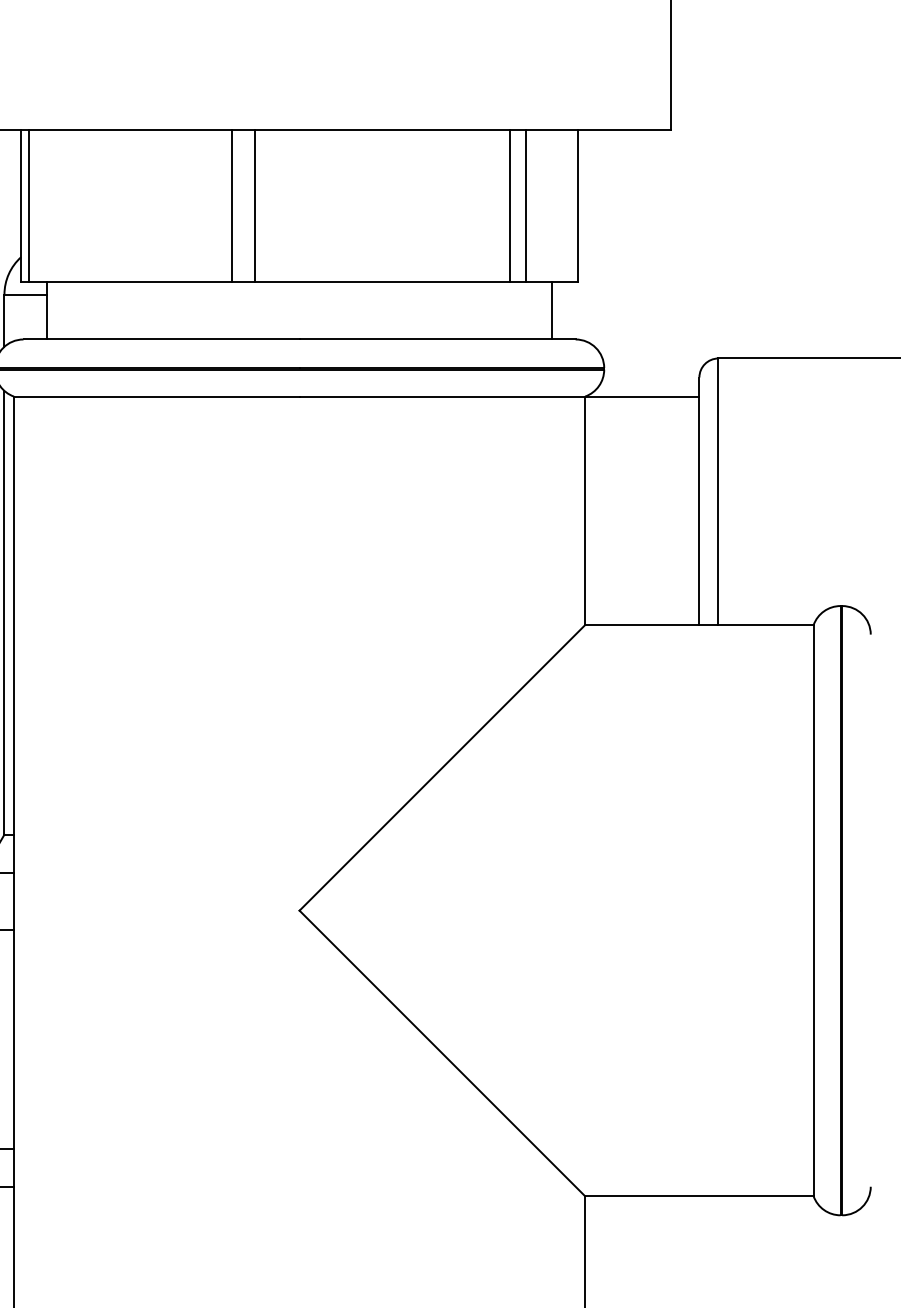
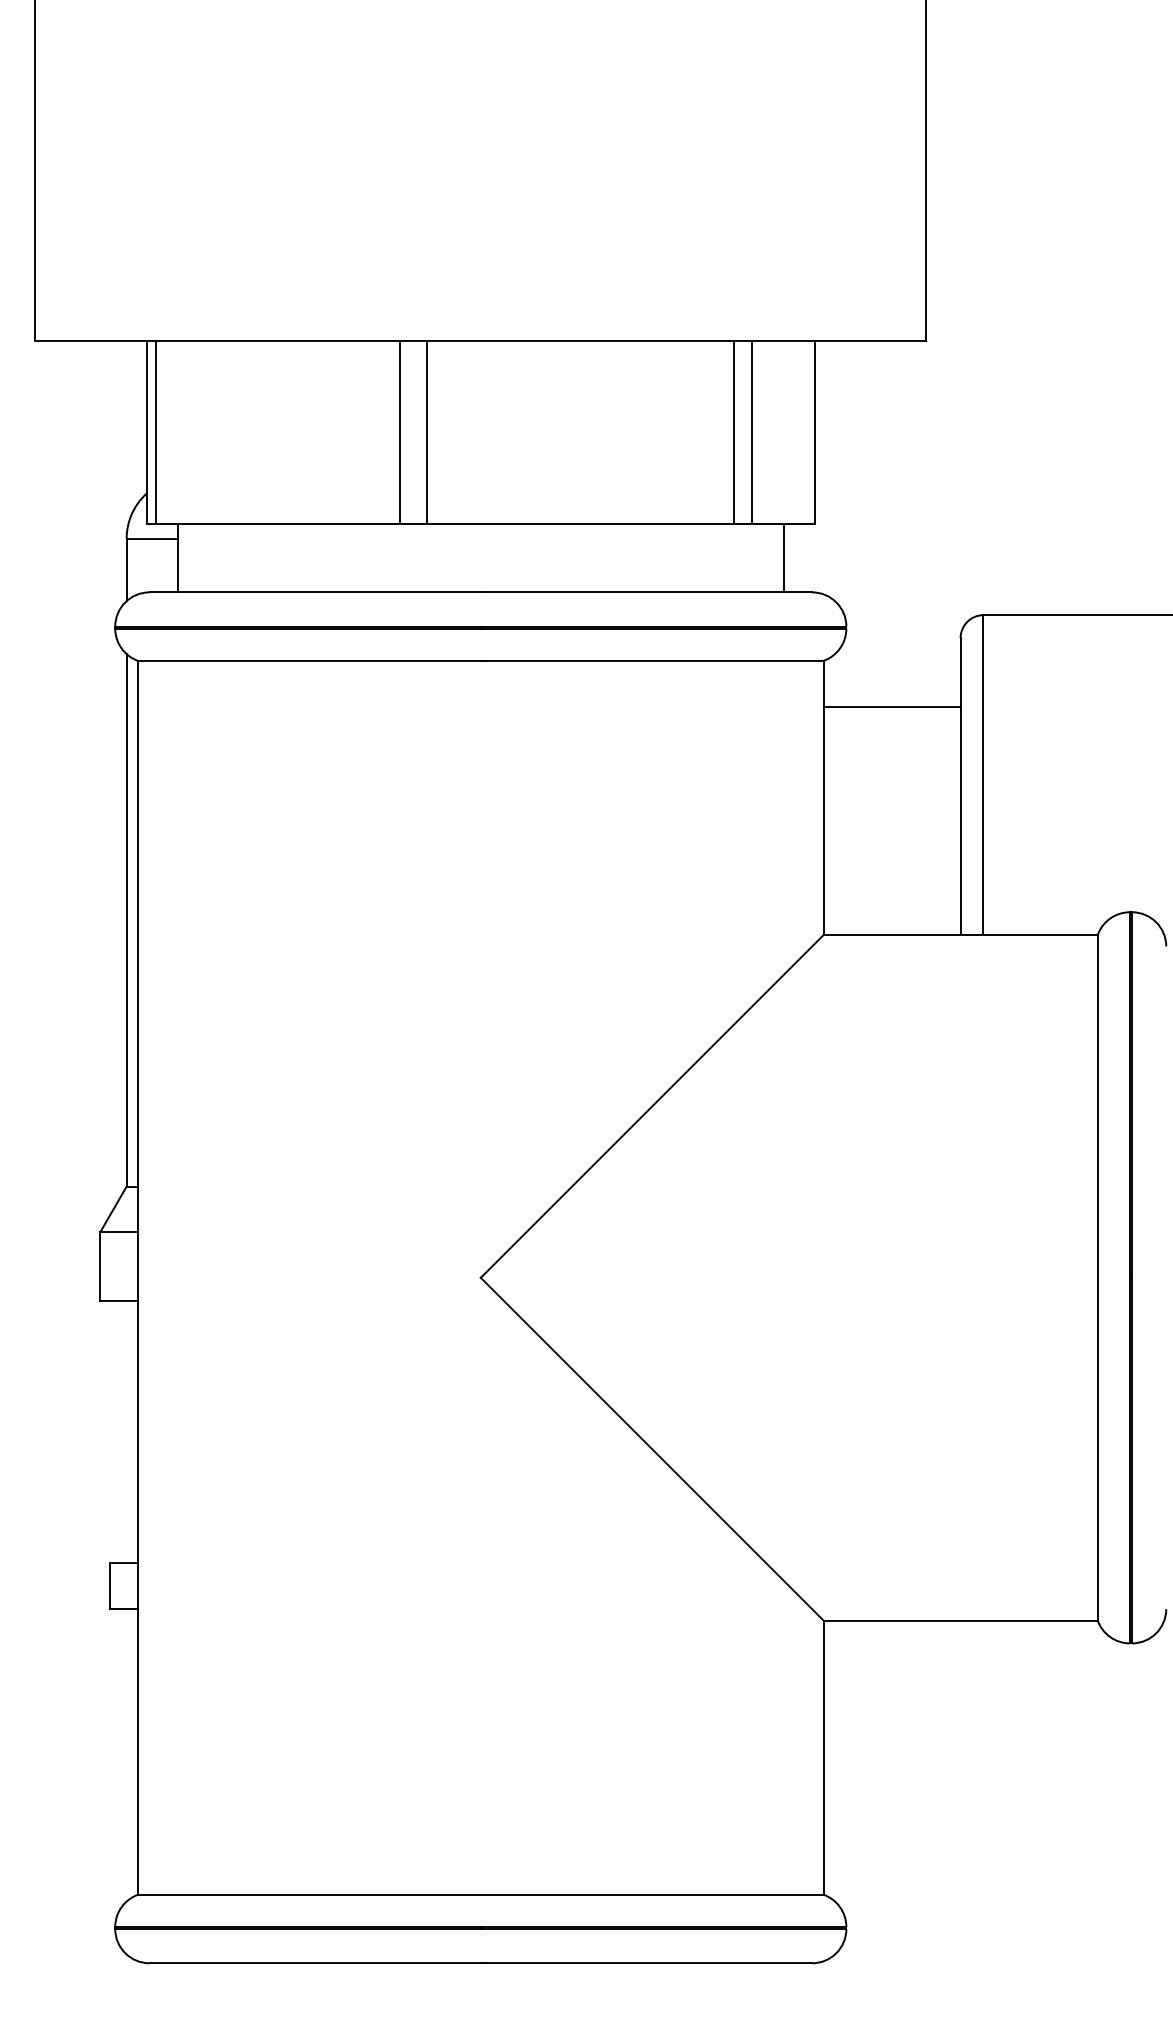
line: (641, 397) -> (891, 706), moved

